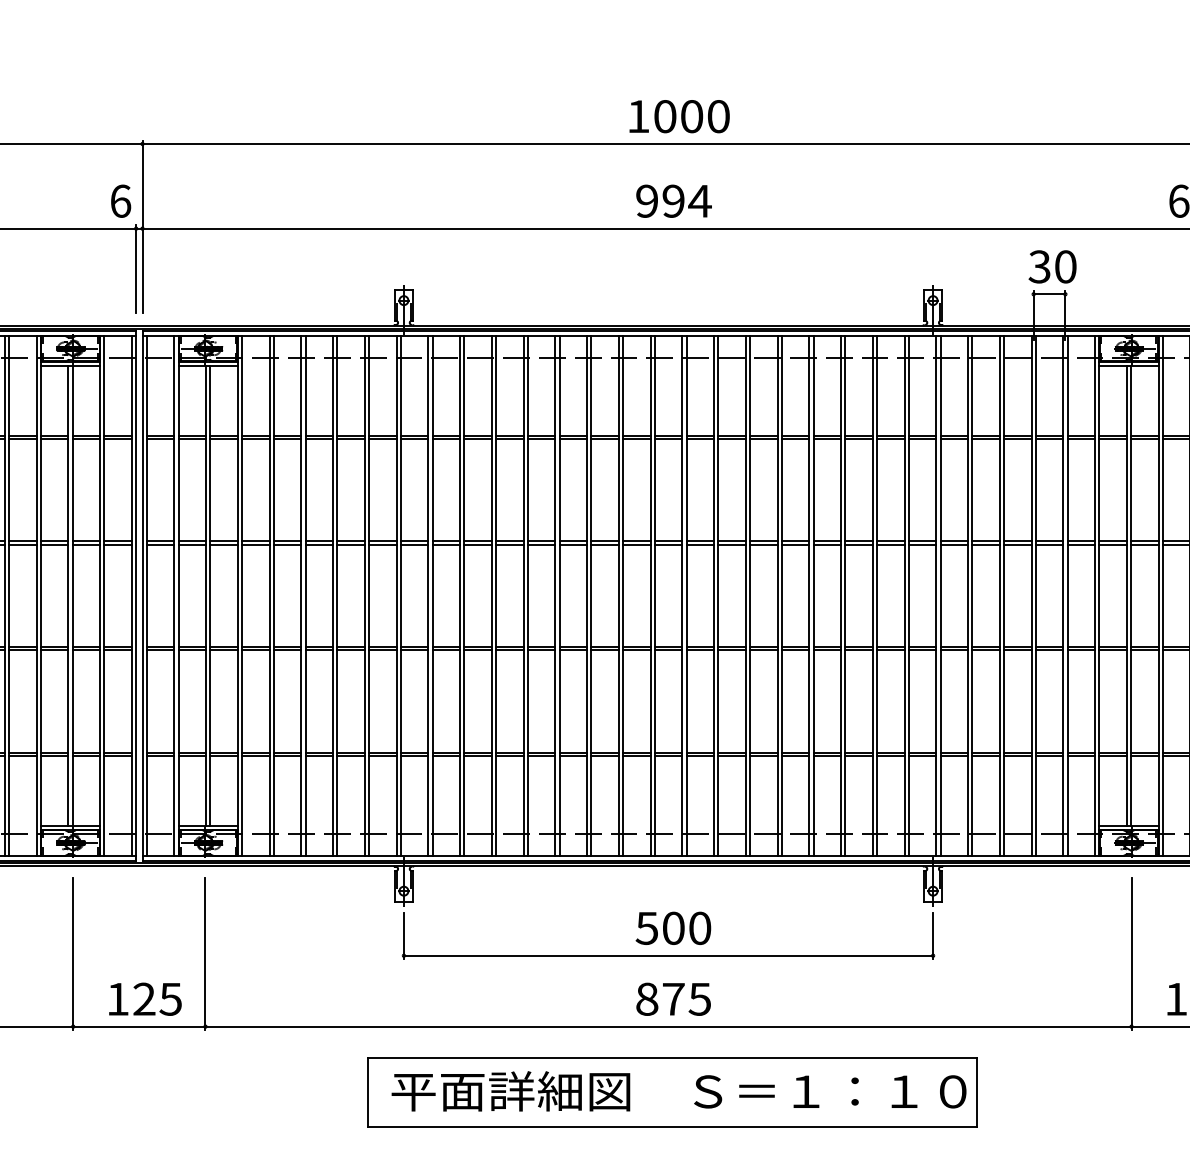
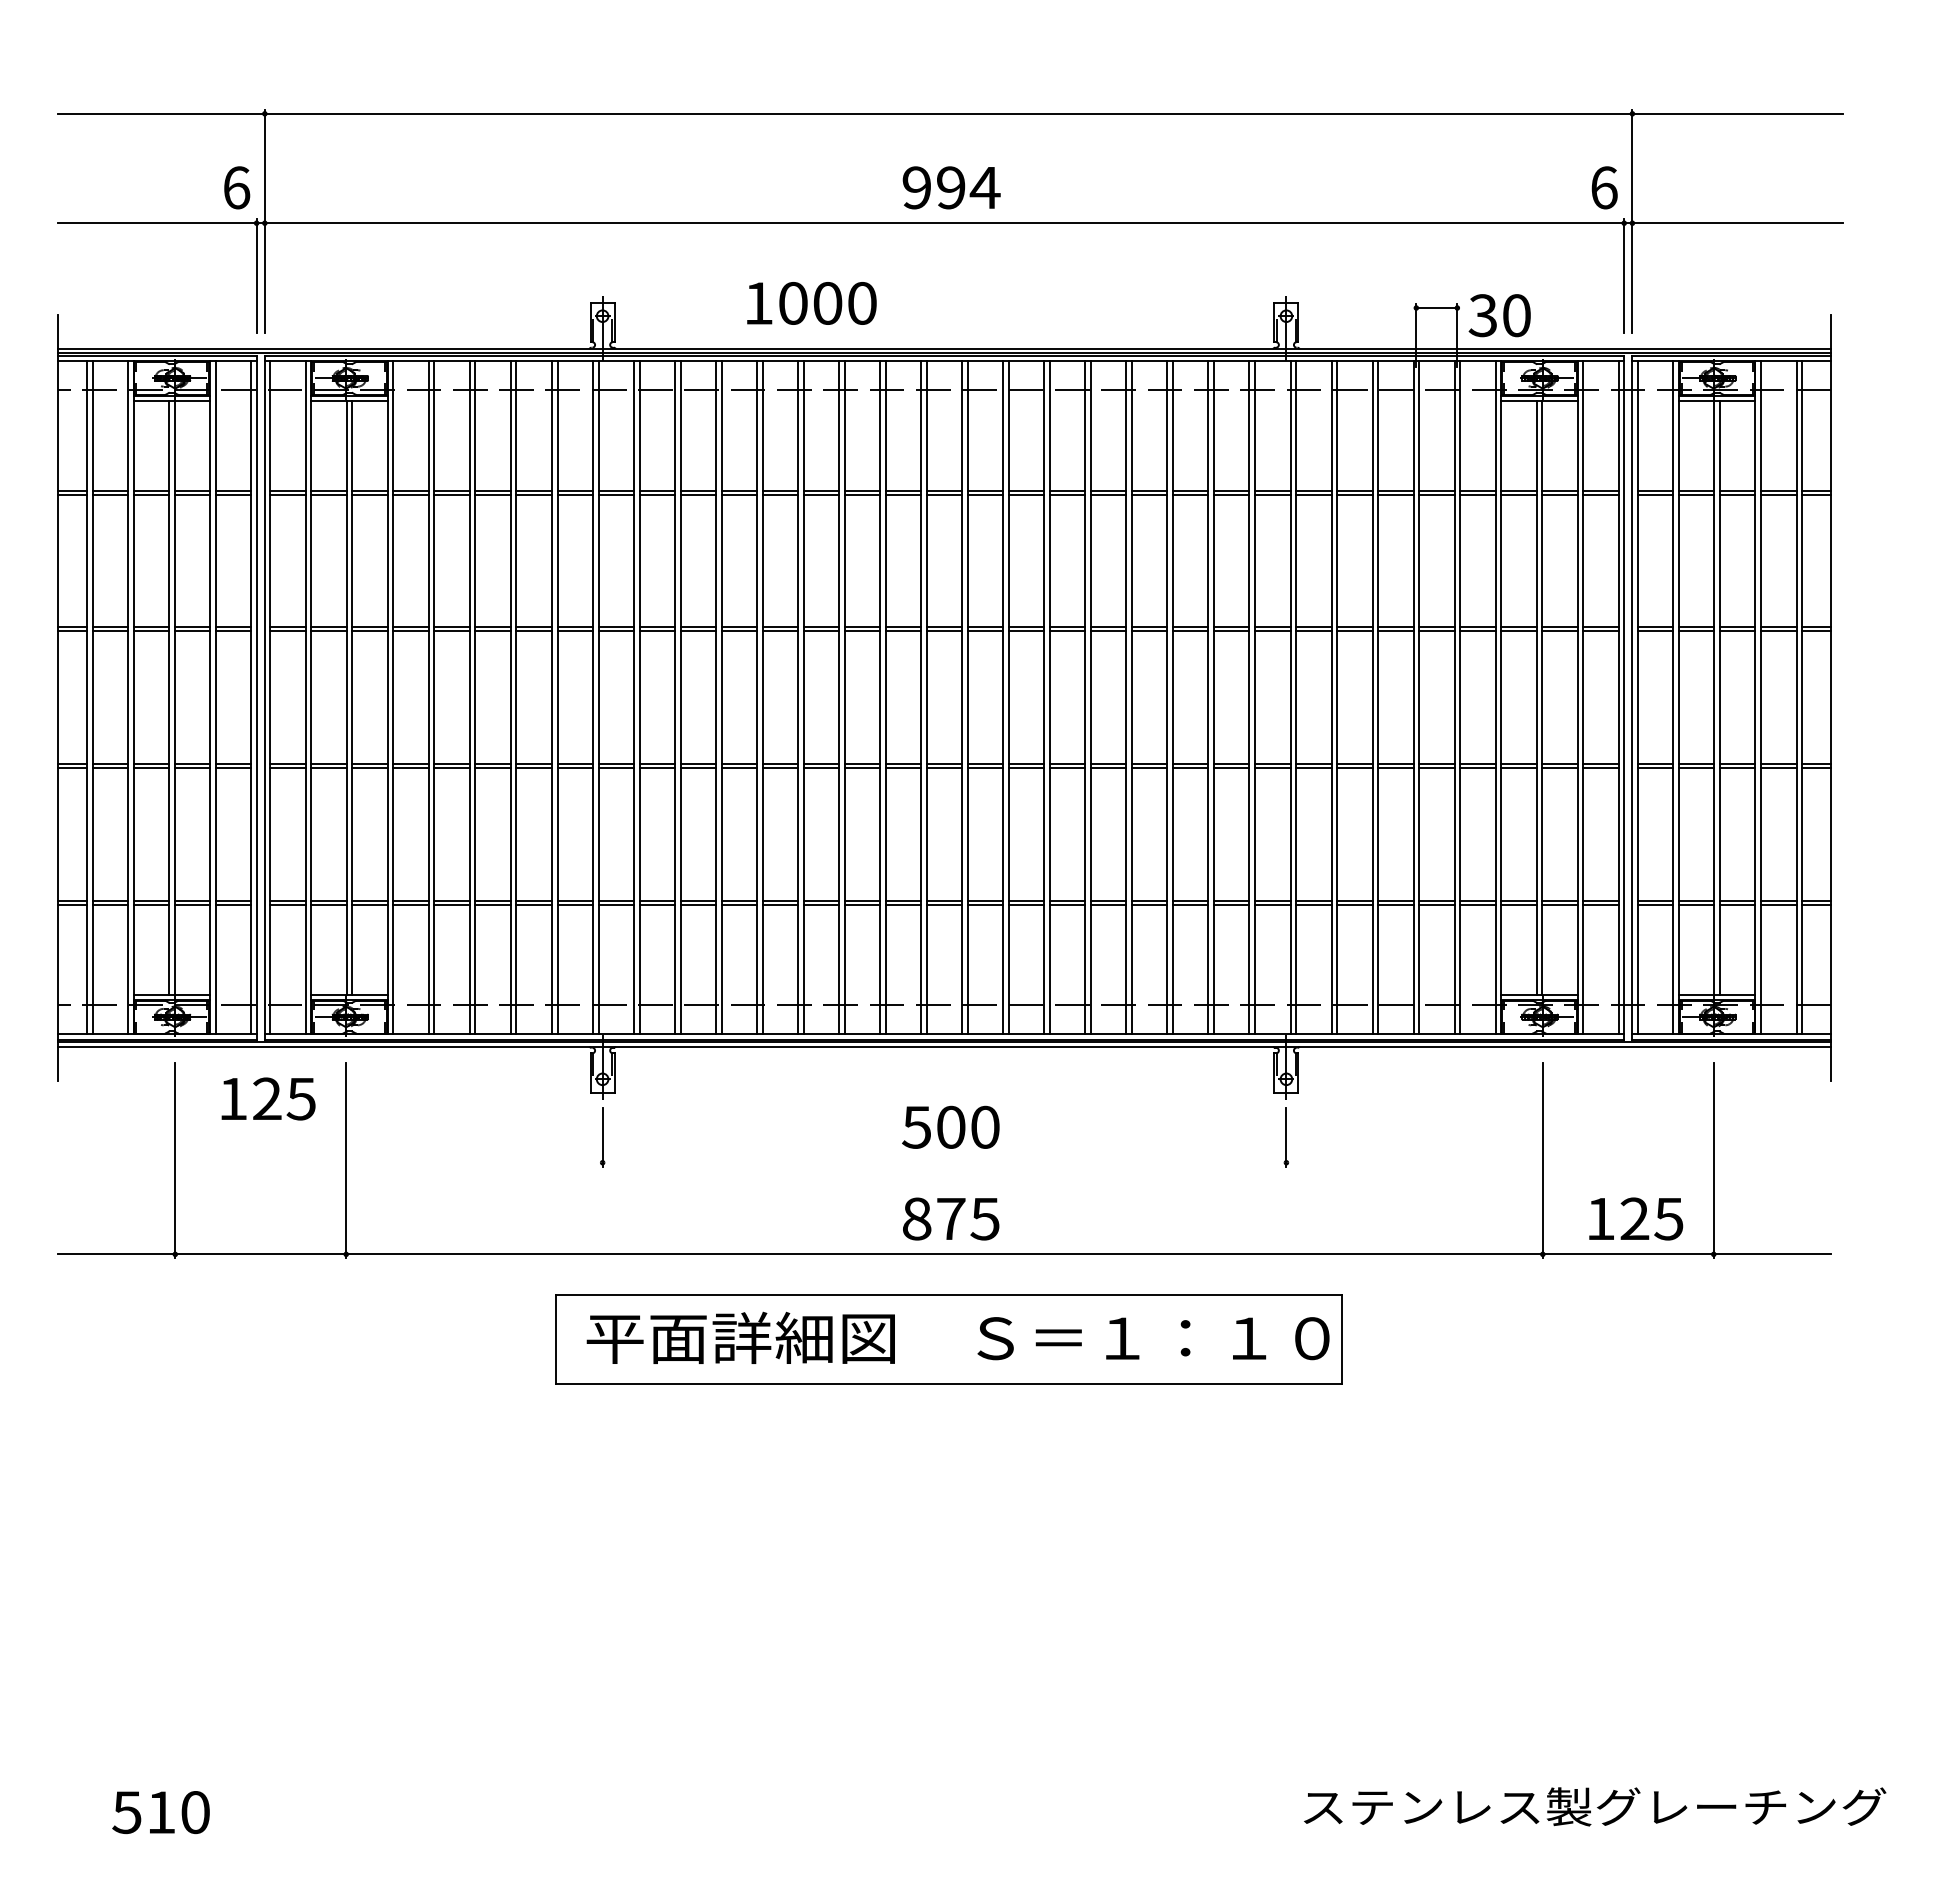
text: (679, 116) -> (811, 303), moved
text: (1052, 266) -> (1499, 315), moved
line: (668, 955) -> (944, 1162), removed
text: (145, 998) -> (268, 1098), moved

